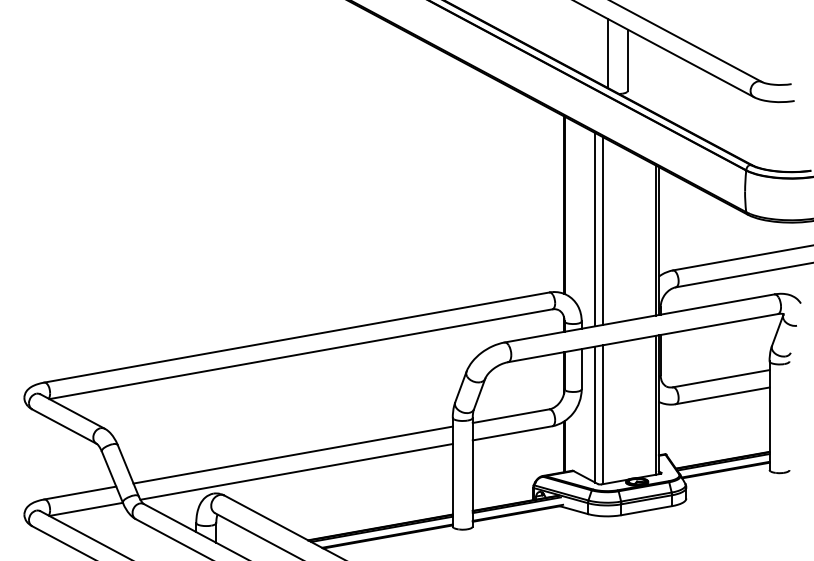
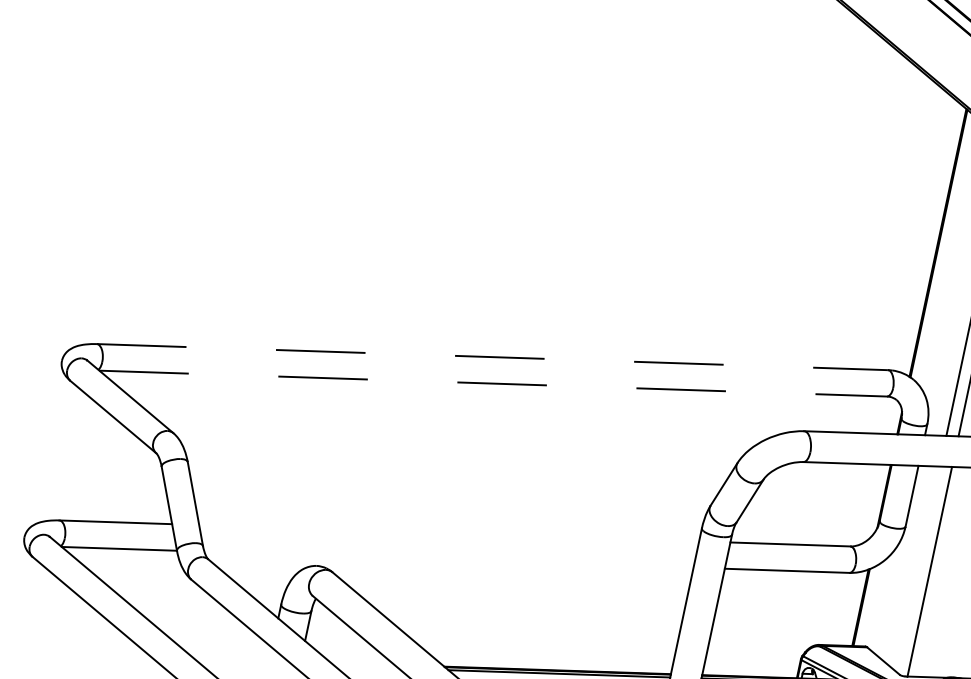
line: (296, 337) -> (491, 356), solid -> dashed
line: (301, 354) -> (493, 384), solid -> dashed
line: (595, 414) -> (918, 569), removed
line: (292, 454) -> (448, 532), removed
line: (296, 471) -> (448, 559), removed

